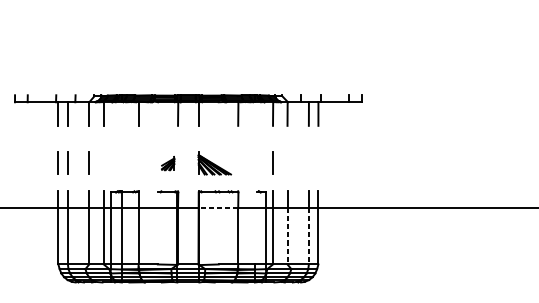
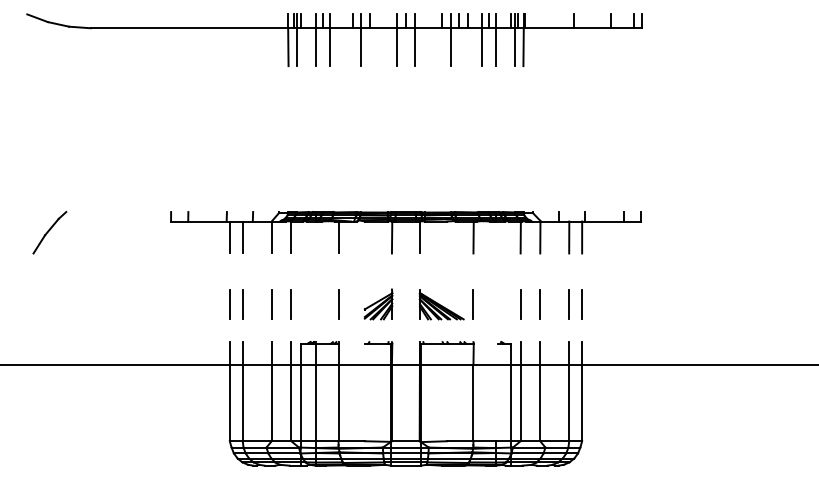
line: (103, 163) -> (291, 304), added
line: (138, 163) -> (338, 304), added
part: (168, 163) -> (378, 304), size x1.67
line: (238, 163) -> (473, 304), added
line: (287, 163) -> (540, 304), added
line: (309, 163) -> (569, 304), added
line: (318, 163) -> (582, 304), added
line: (218, 207) -> (446, 364), dashed -> solid
line: (287, 236) -> (540, 403), dashed -> solid
line: (309, 236) -> (569, 403), dashed -> solid

